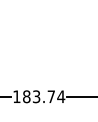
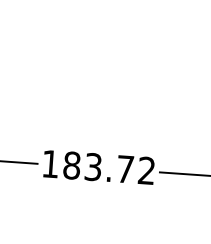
text: (61, 96) -> (147, 170), 183.74 -> 183.72

